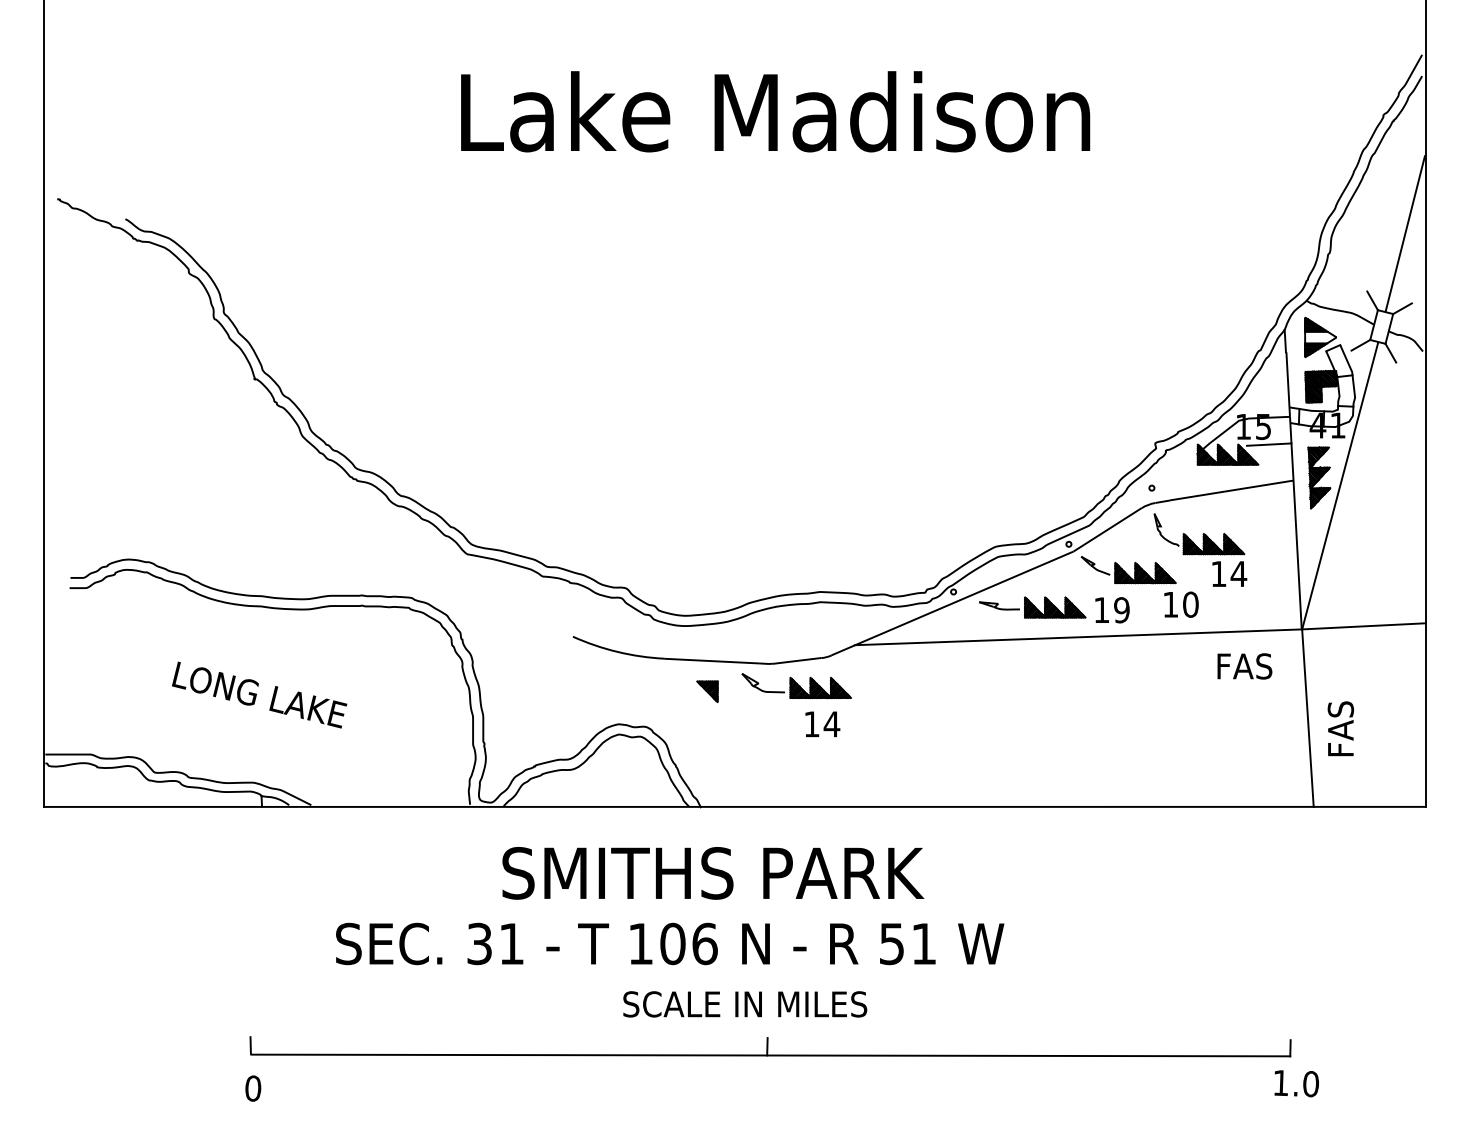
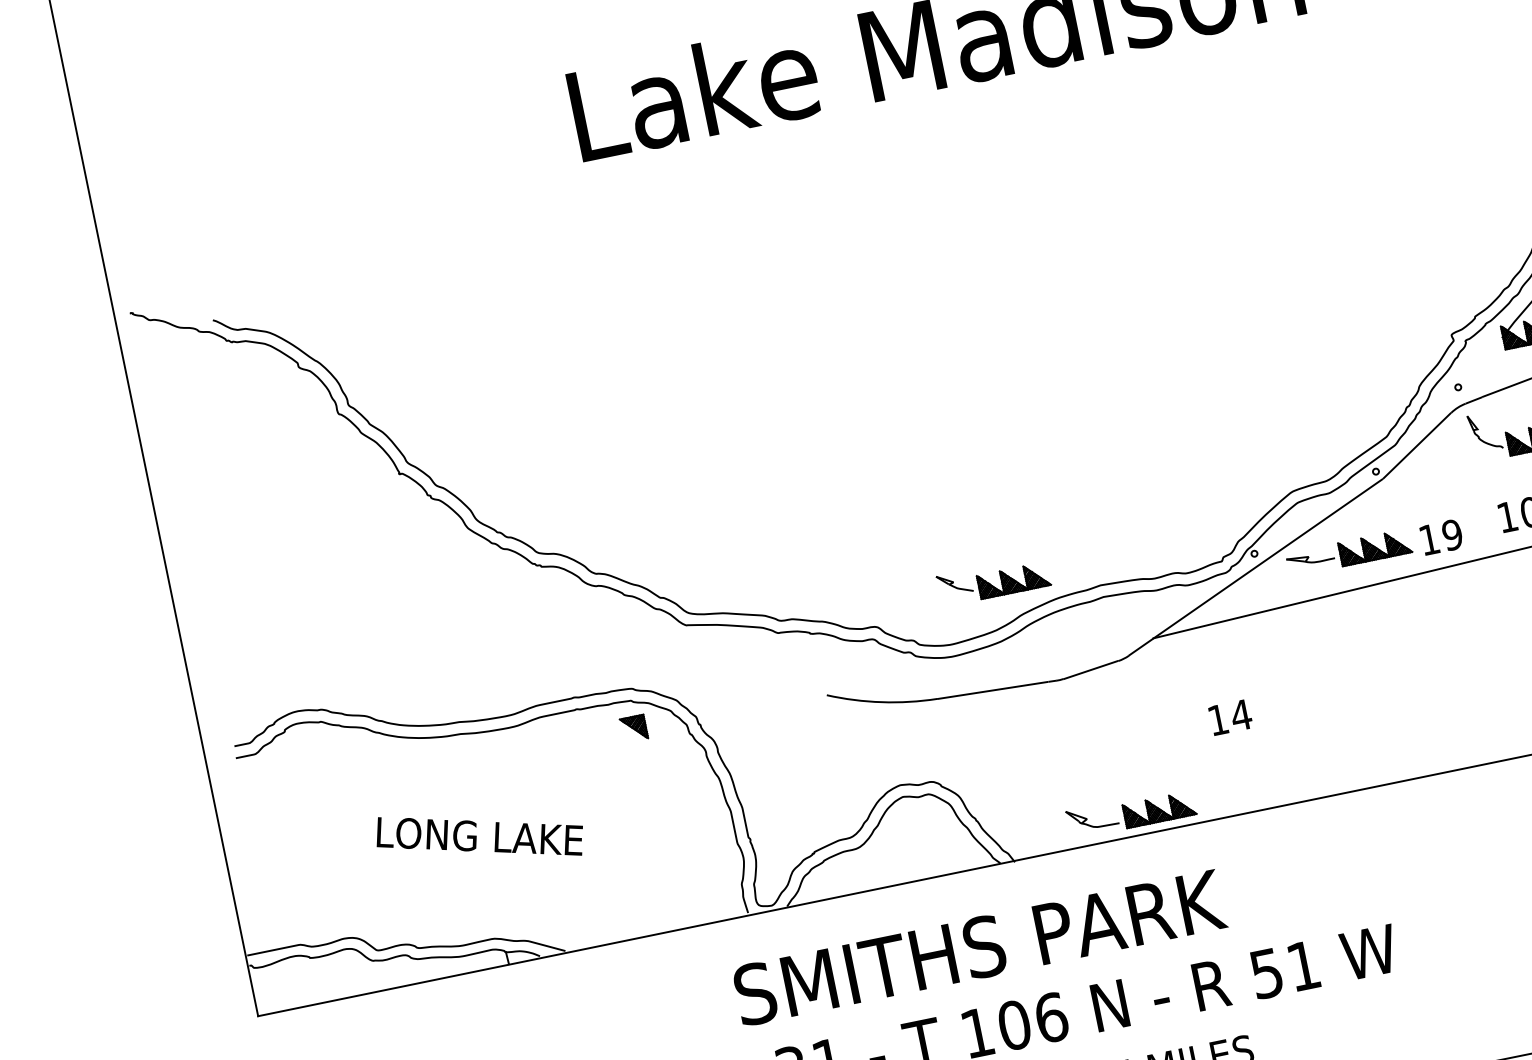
part: (1128, 570) -> (993, 581), moved
part: (796, 686) -> (1131, 813), moved
part: (707, 691) -> (633, 728), moved
text: (822, 724) -> (1230, 717), moved
text: (713, 873) -> (980, 947), moved

